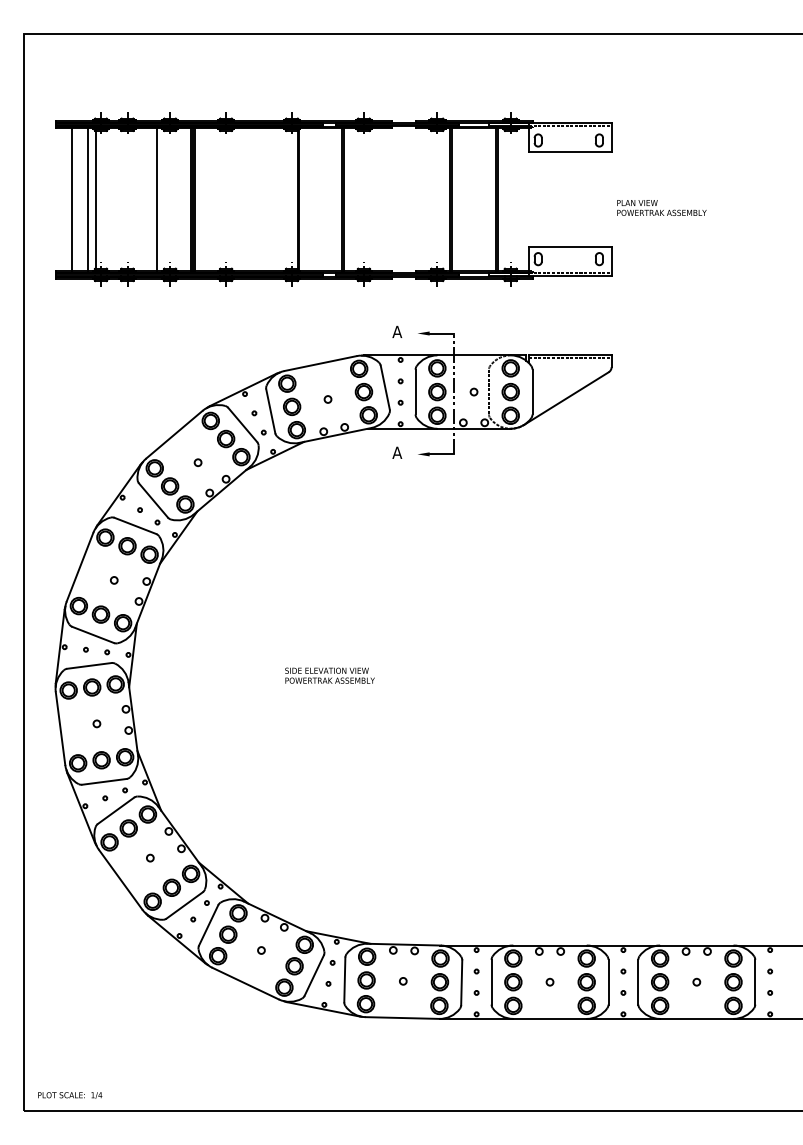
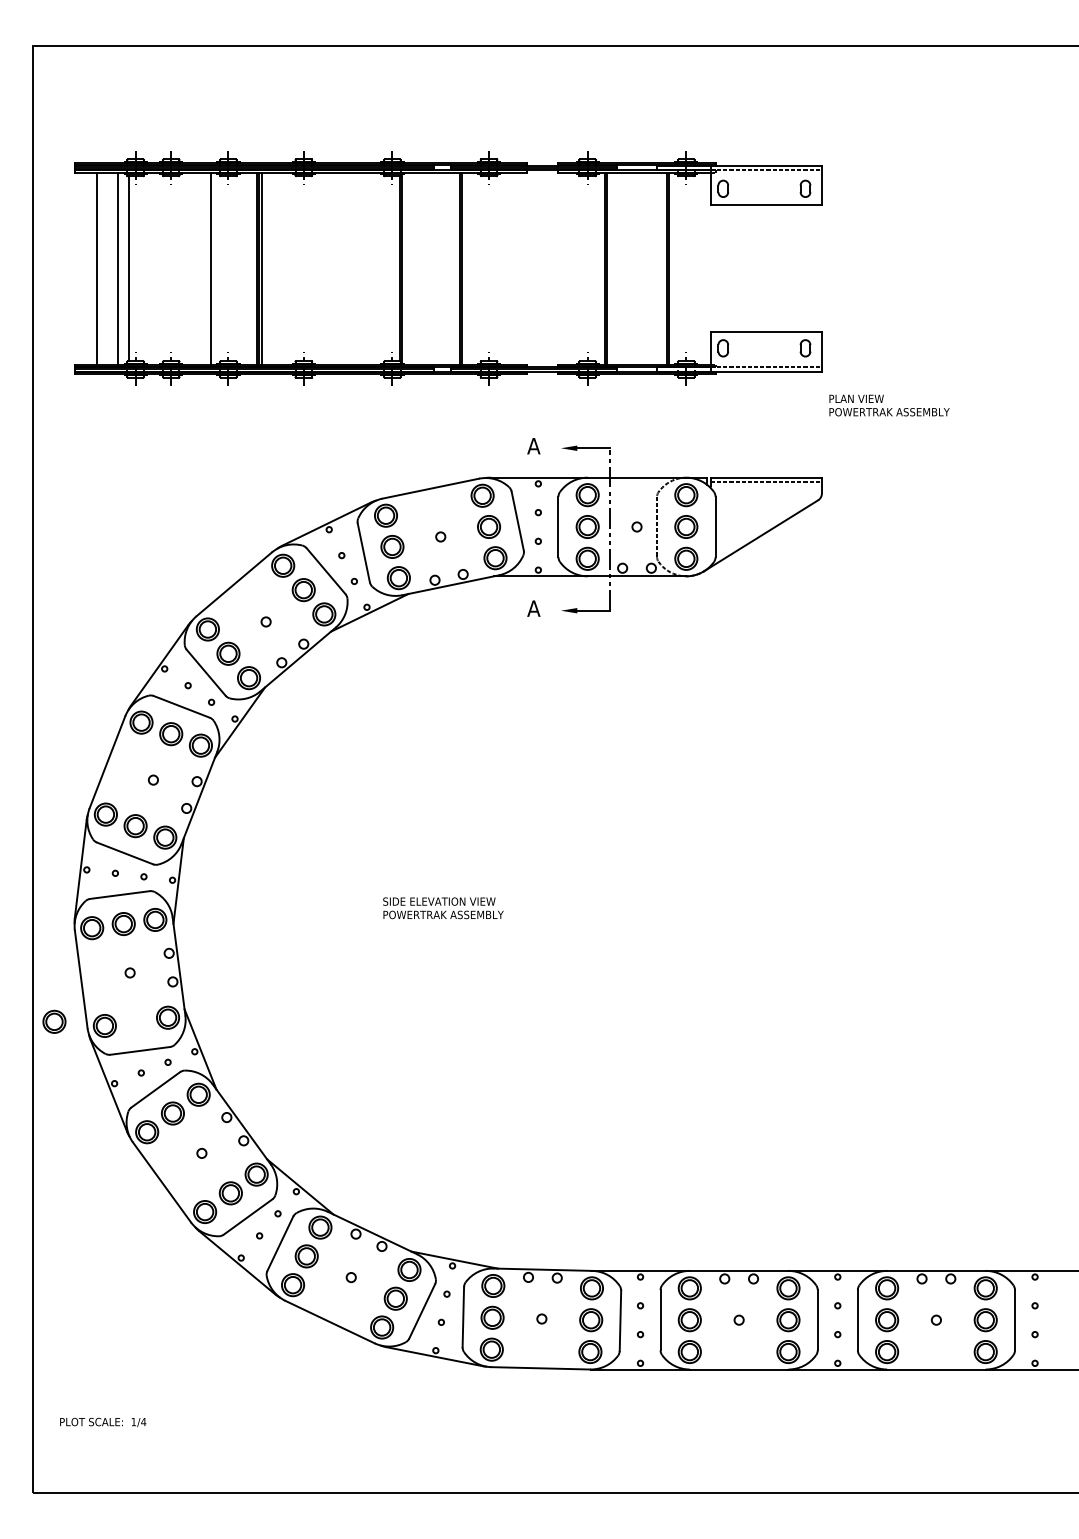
text: (661, 207) -> (889, 405), moved
part: (101, 759) -> (54, 1021), moved
text: (70, 1095) -> (103, 1422), moved

